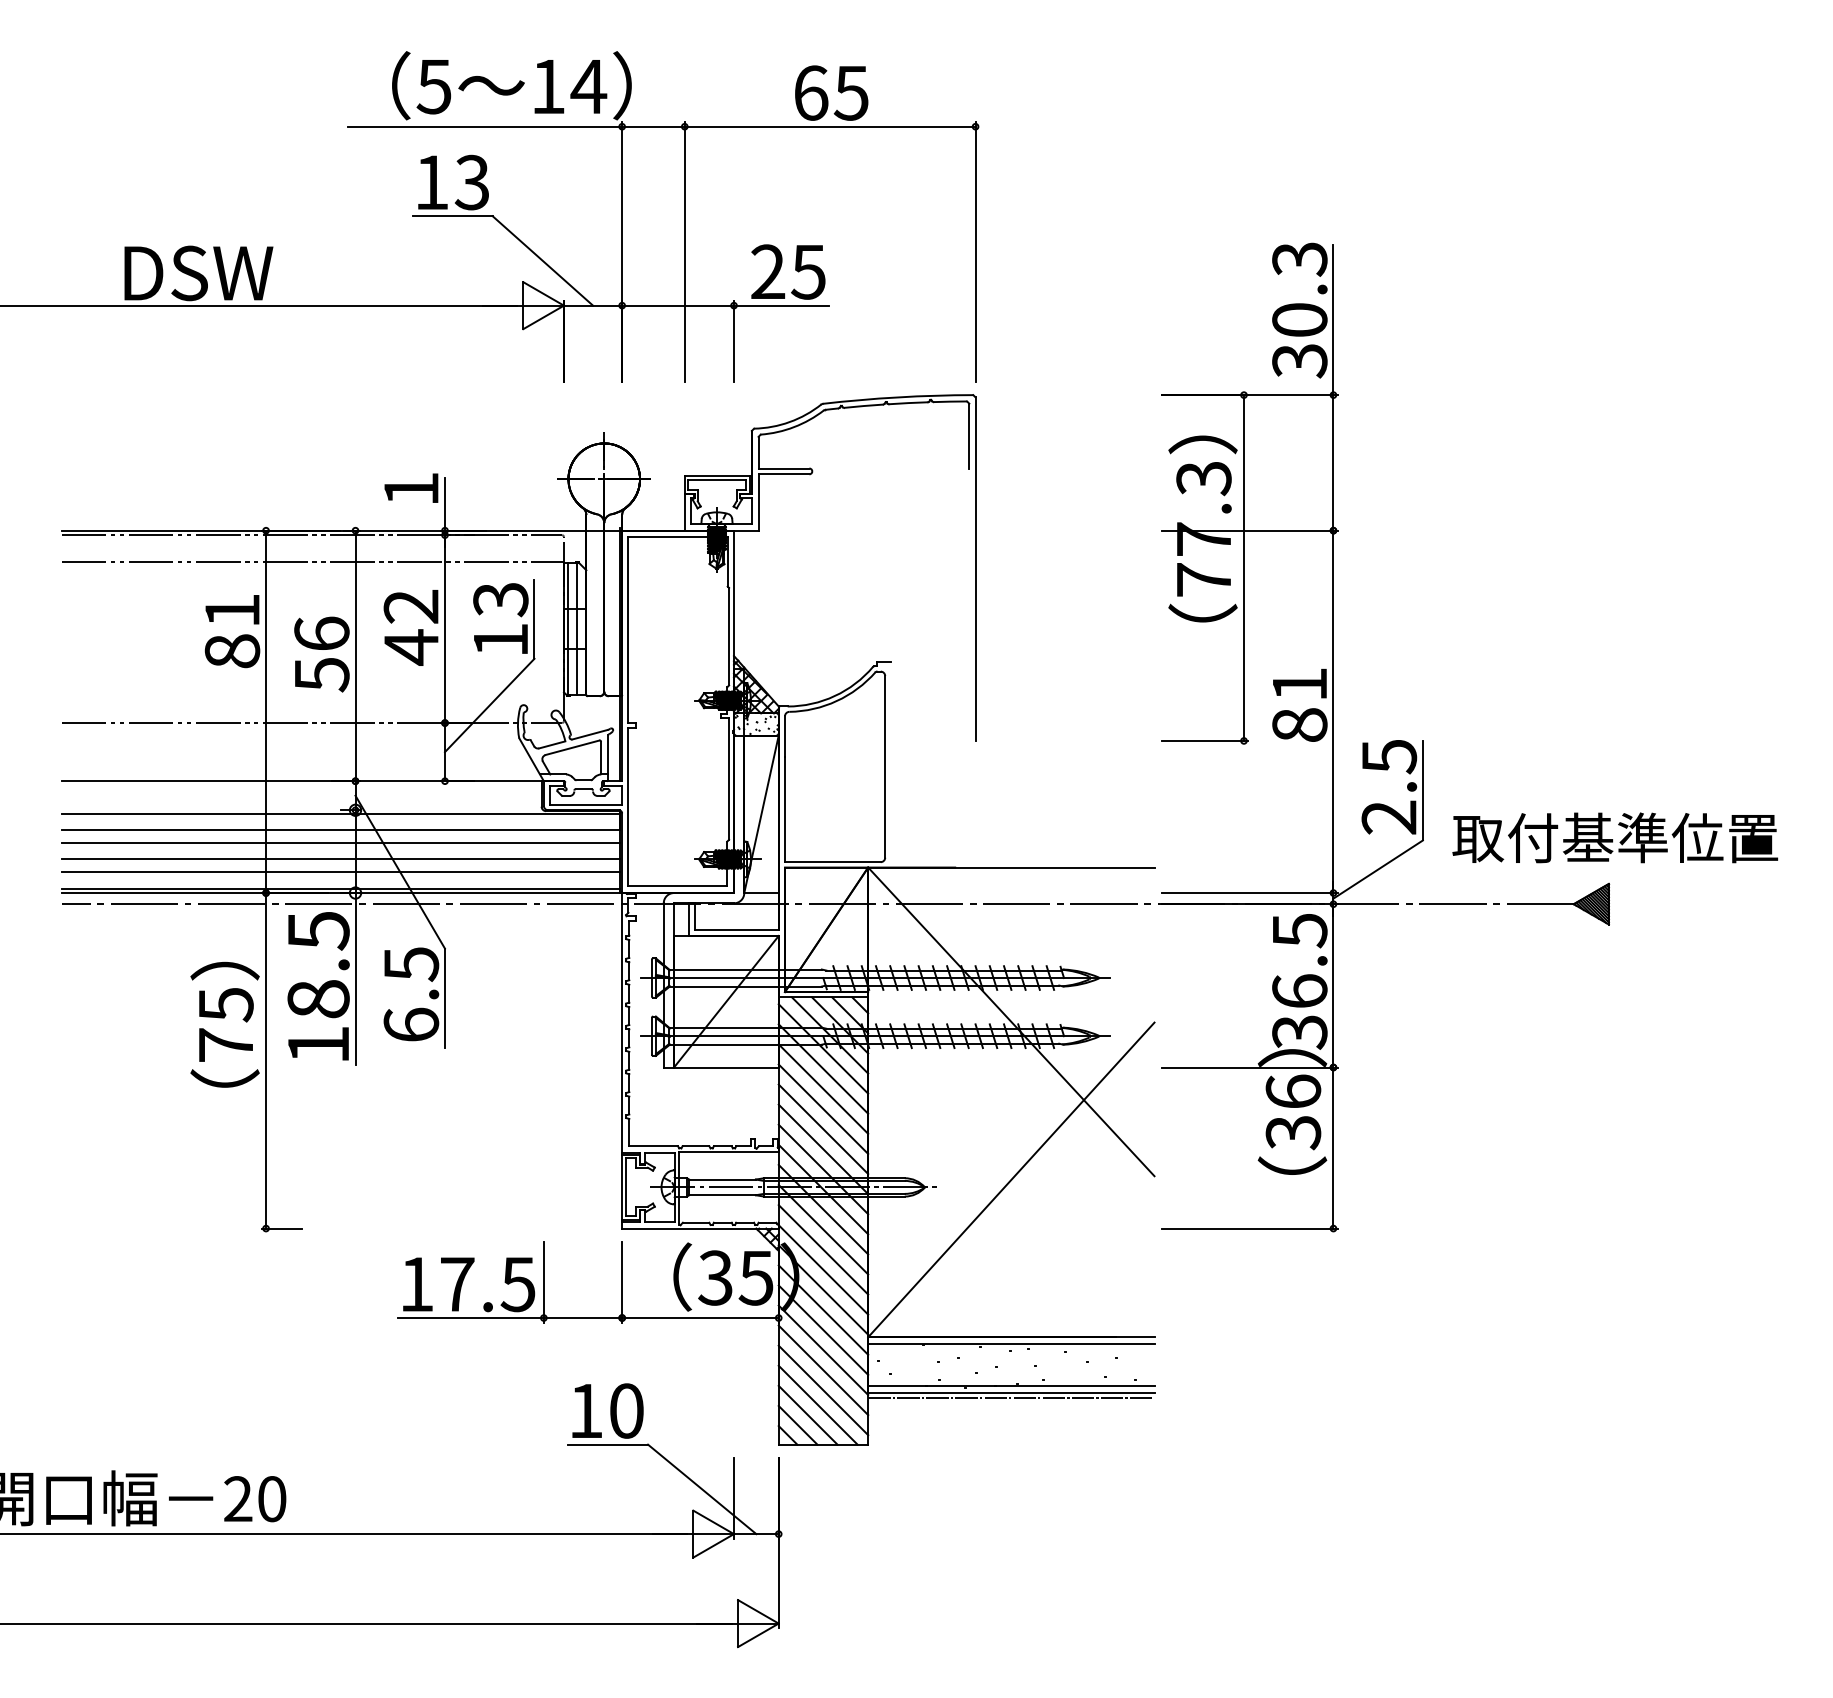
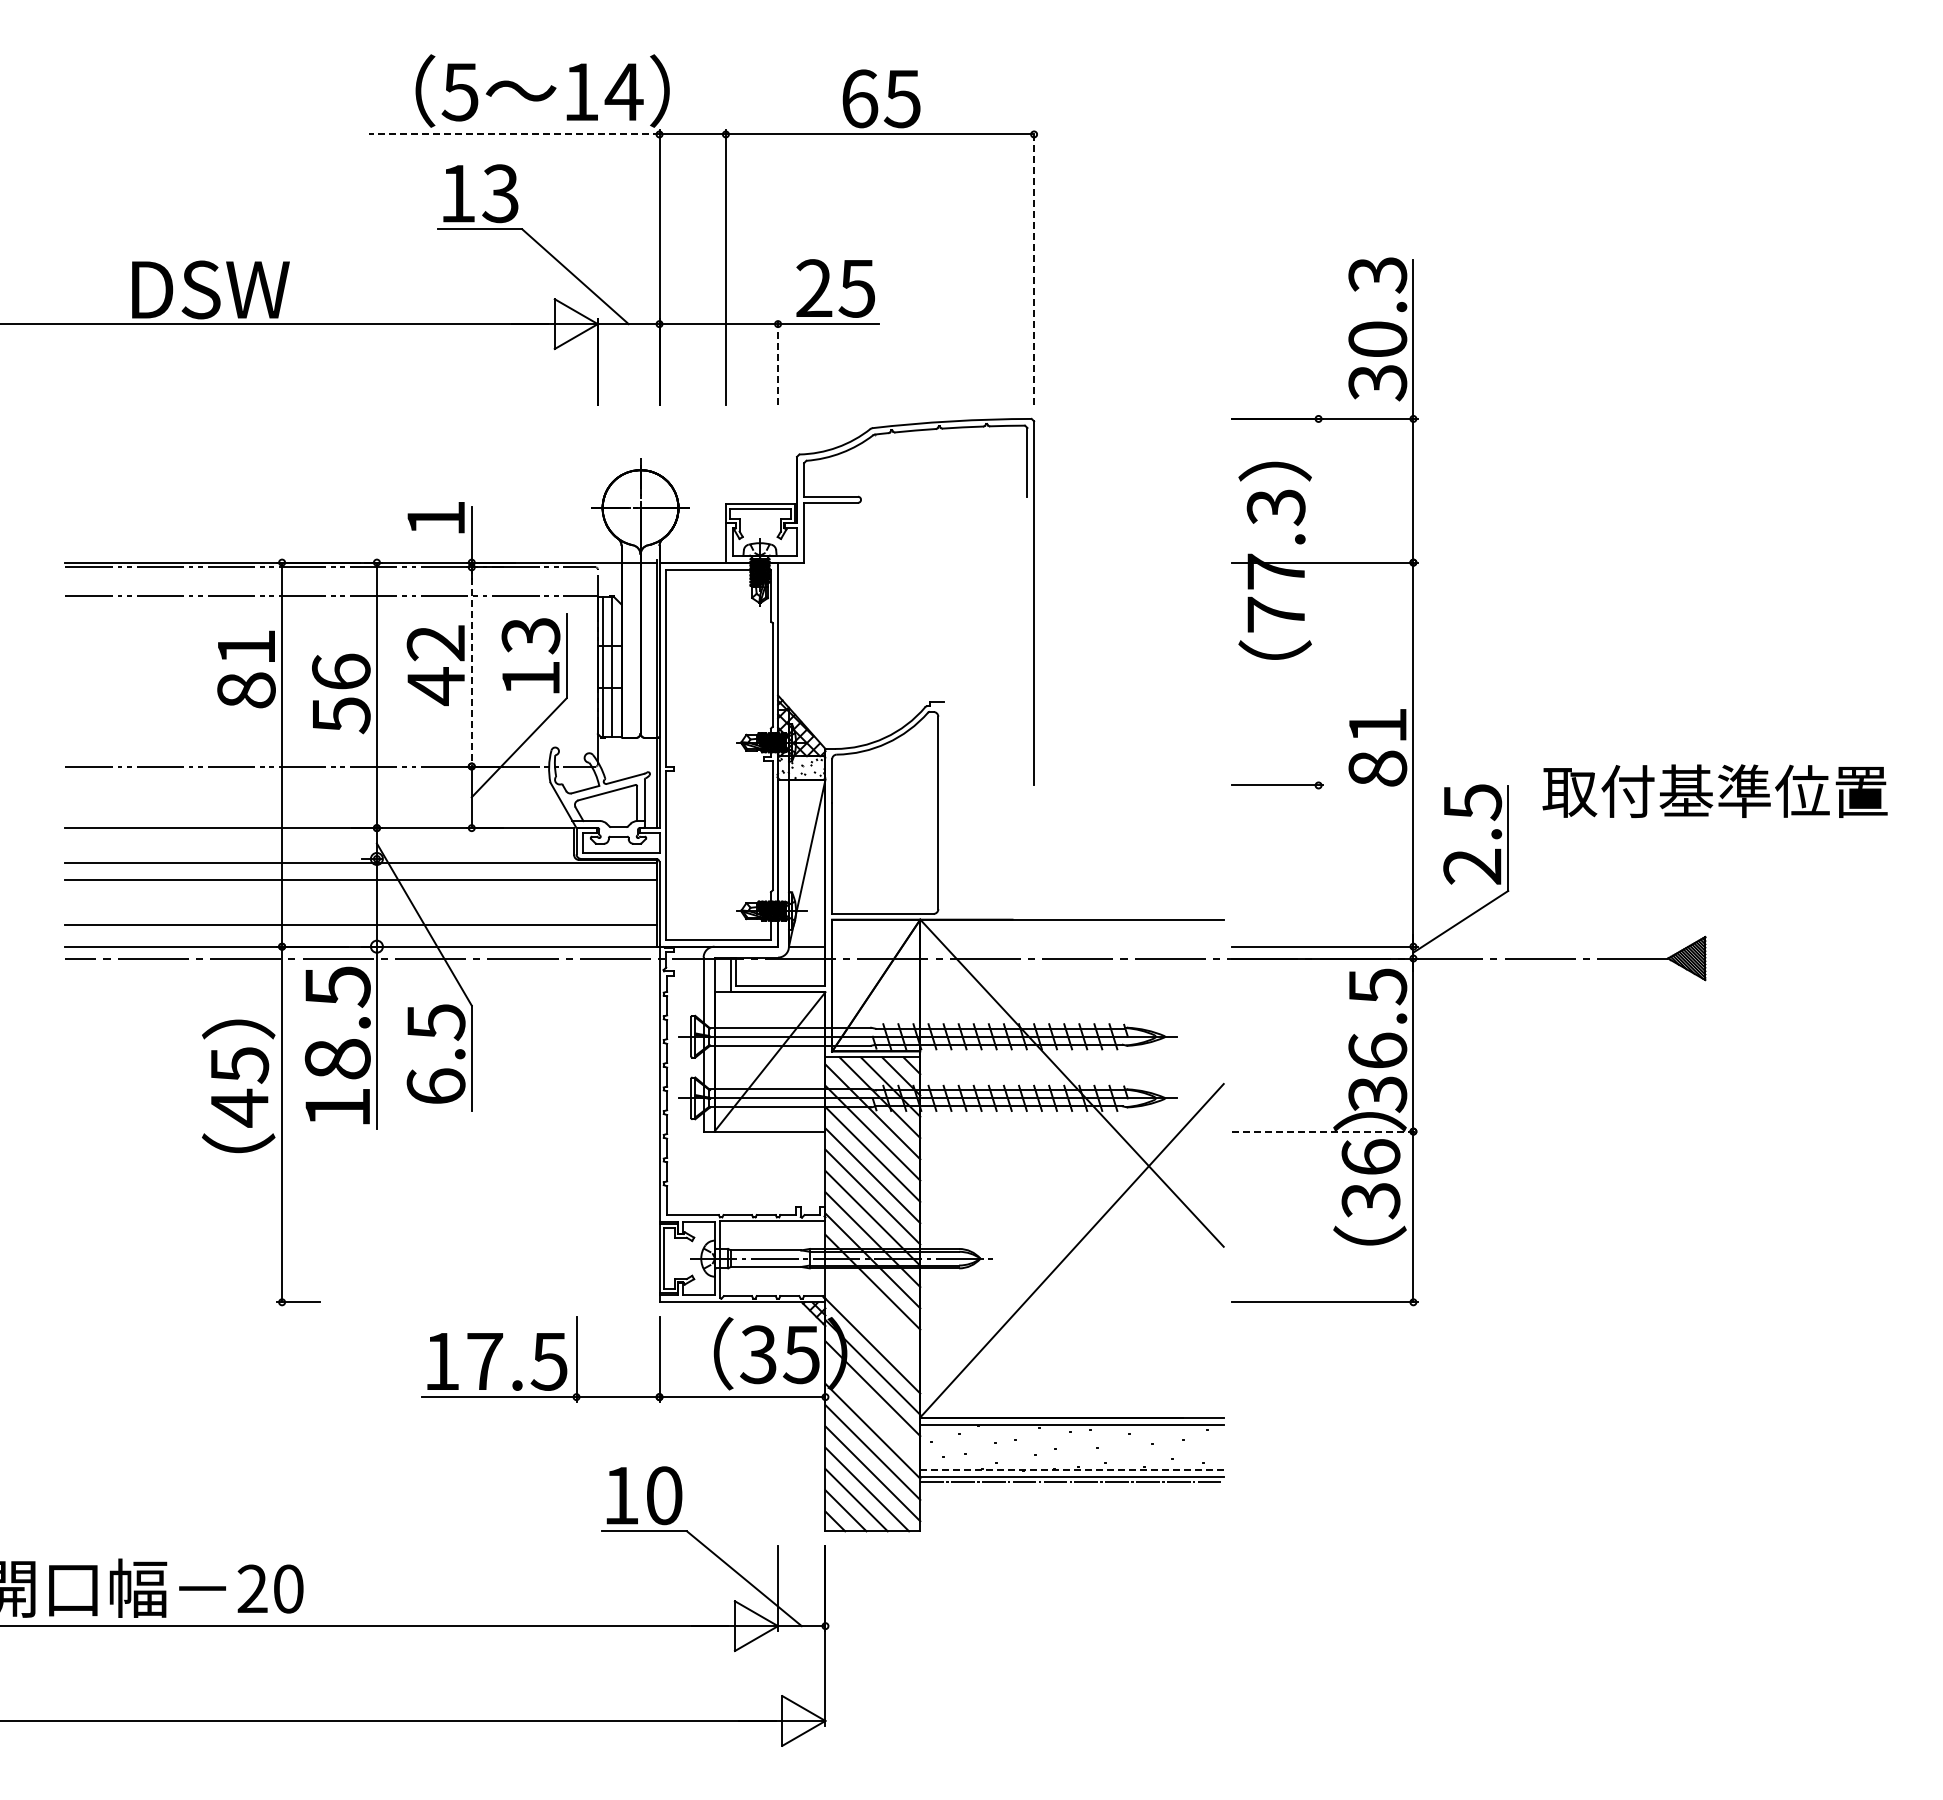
line: (484, 126) -> (513, 134), solid -> dashed
line: (975, 252) -> (1034, 267), solid -> dashed
line: (734, 341) -> (778, 362), solid -> dashed
line: (1243, 567) -> (1318, 601), removed
line: (444, 628) -> (471, 666), solid -> dashed
text: (1614, 837) -> (1714, 790), moved
line: (340, 843) -> (361, 894), removed
line: (340, 858) -> (361, 910), removed
line: (340, 888) -> (361, 941), removed
text: (225, 1044) -> (239, 1107), 75 -> 45
line: (1250, 1067) -> (1325, 1131), solid -> dashed
line: (823, 1229) -> (872, 1303), removed
line: (823, 1249) -> (872, 1324), removed
line: (823, 1329) -> (872, 1409), removed
line: (1011, 1386) -> (1072, 1469), solid -> dashed

